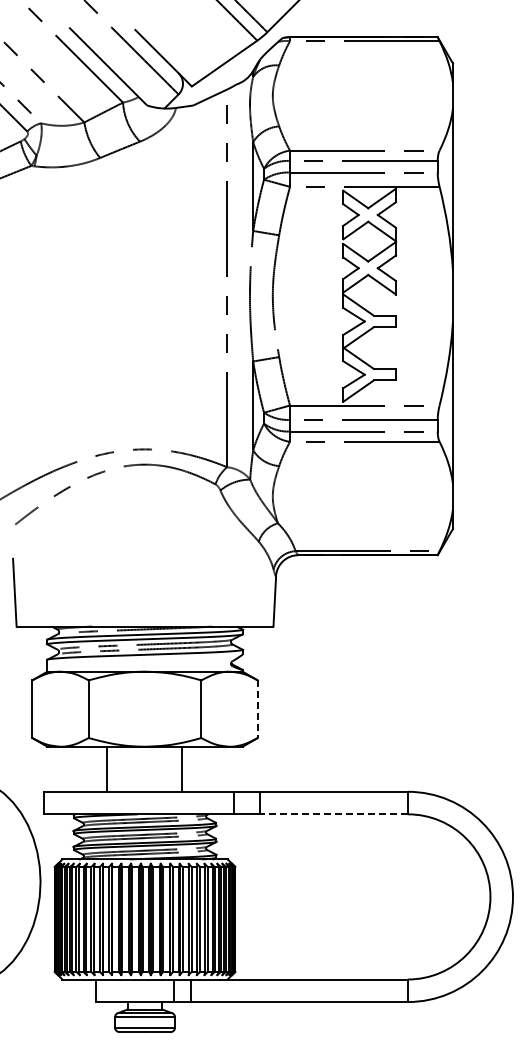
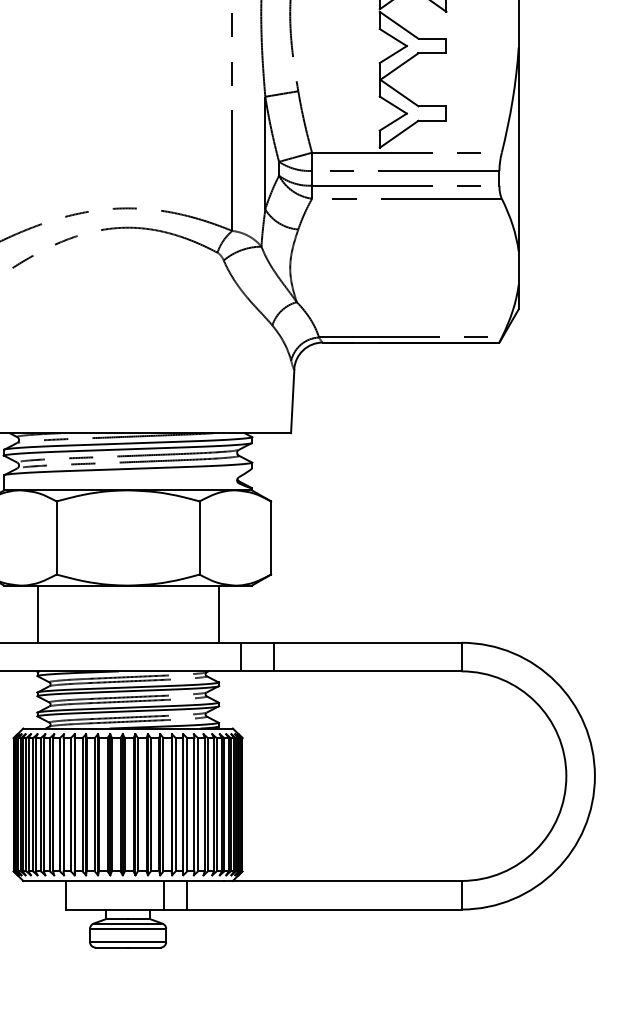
line: (257, 709) -> (270, 538), dashed -> solid
line: (106, 768) -> (37, 613), moved
line: (182, 768) -> (218, 613), moved
line: (333, 814) -> (367, 671), dashed -> solid

